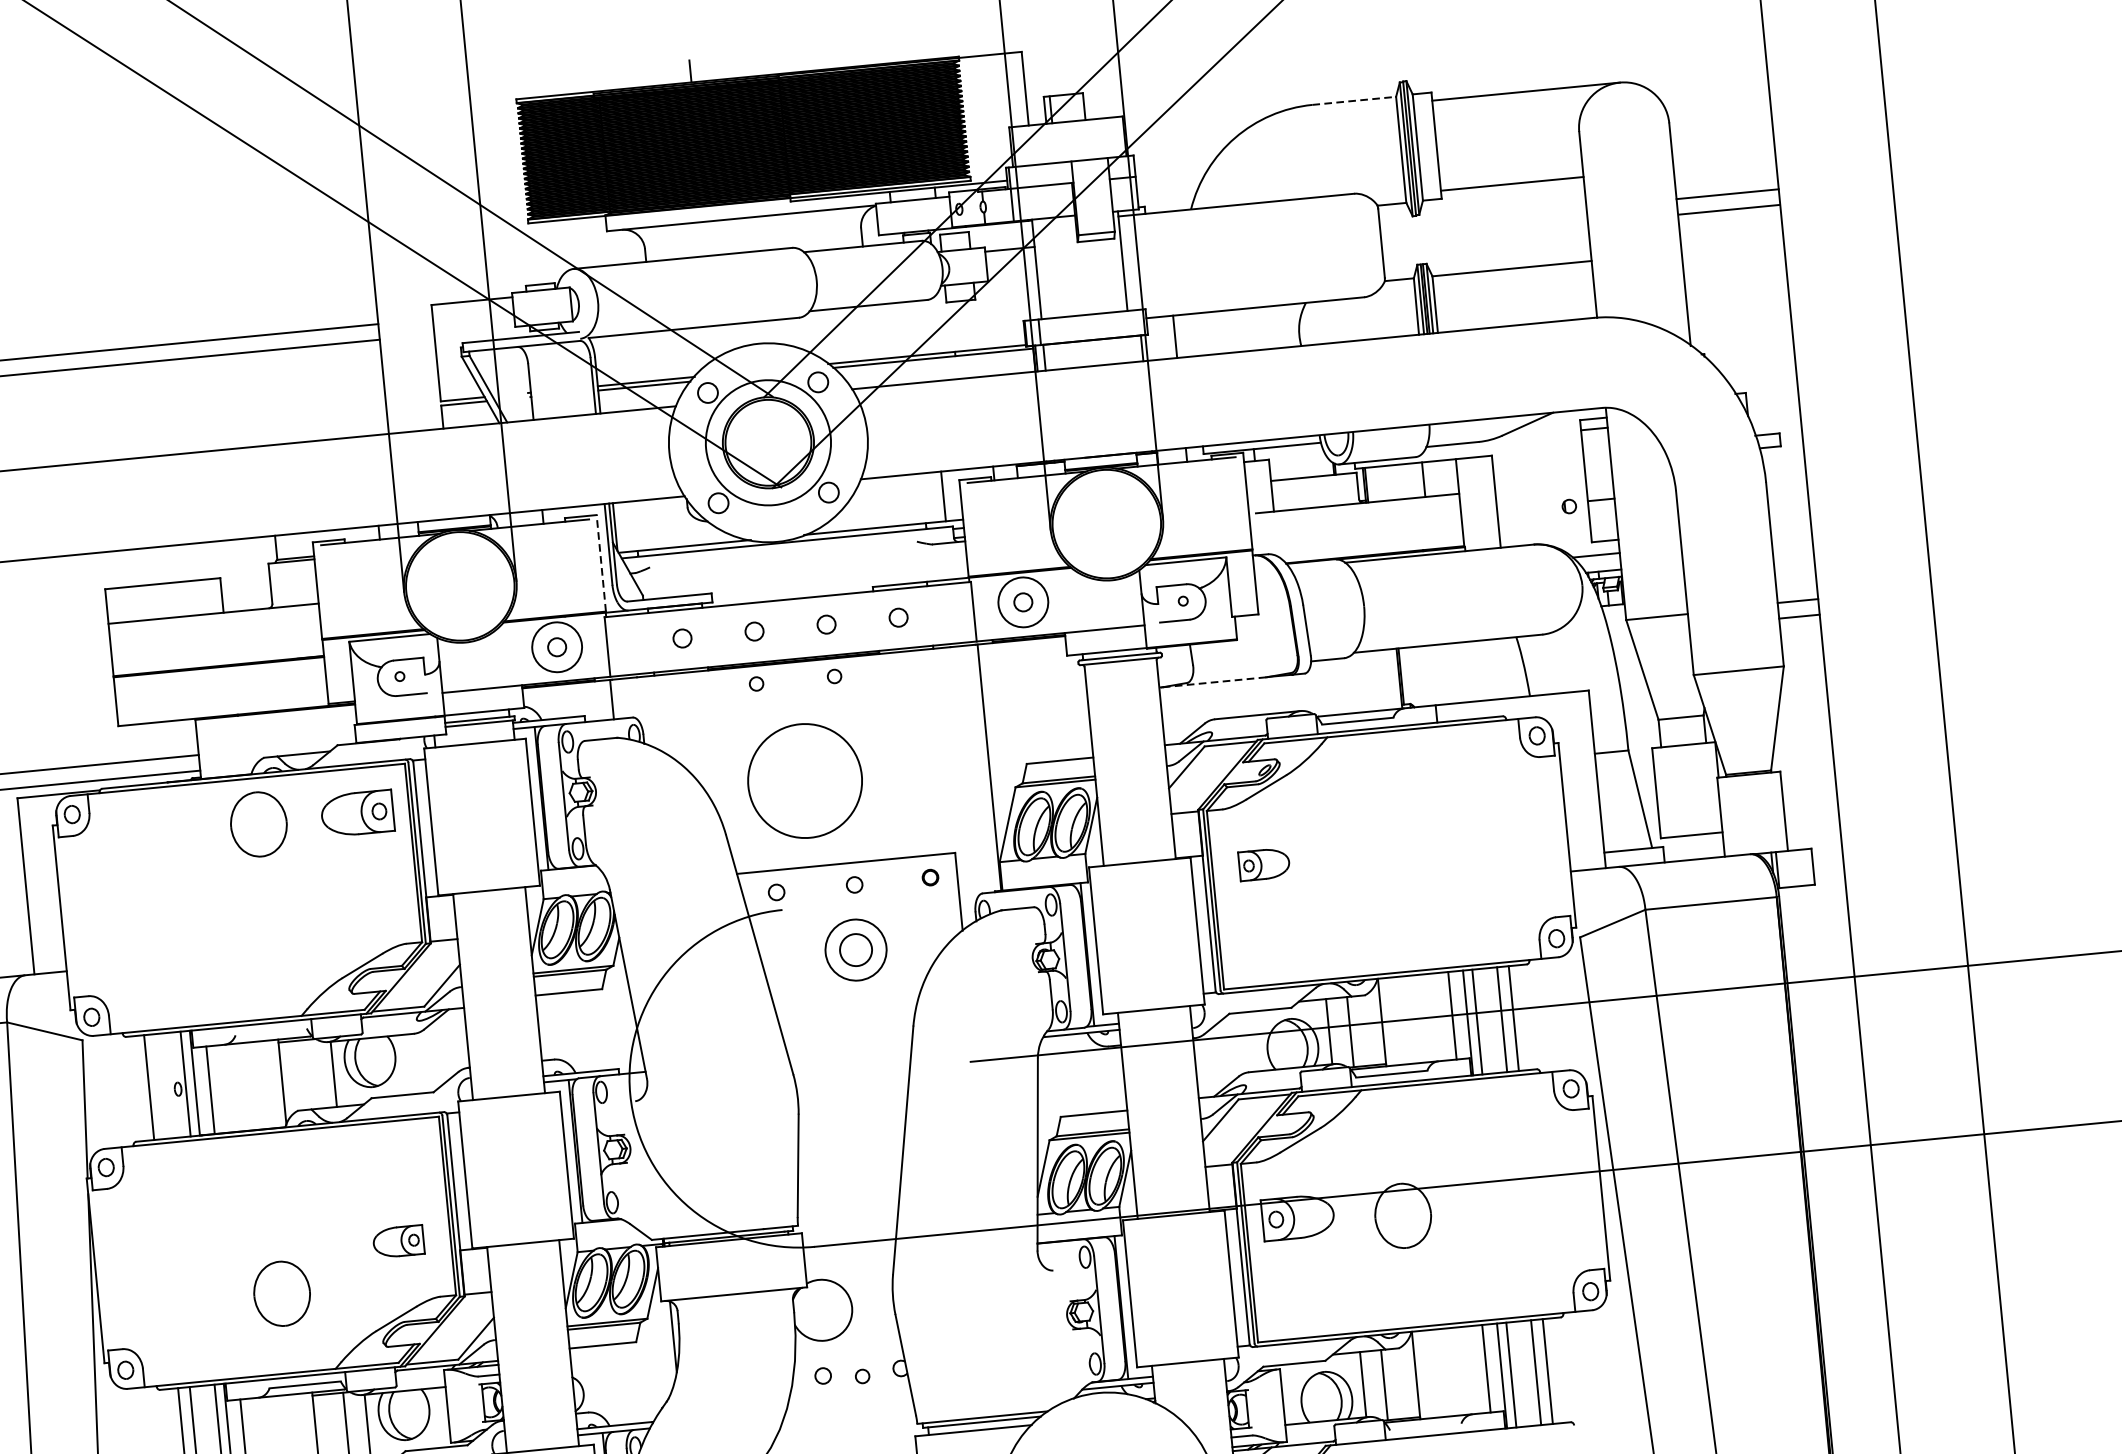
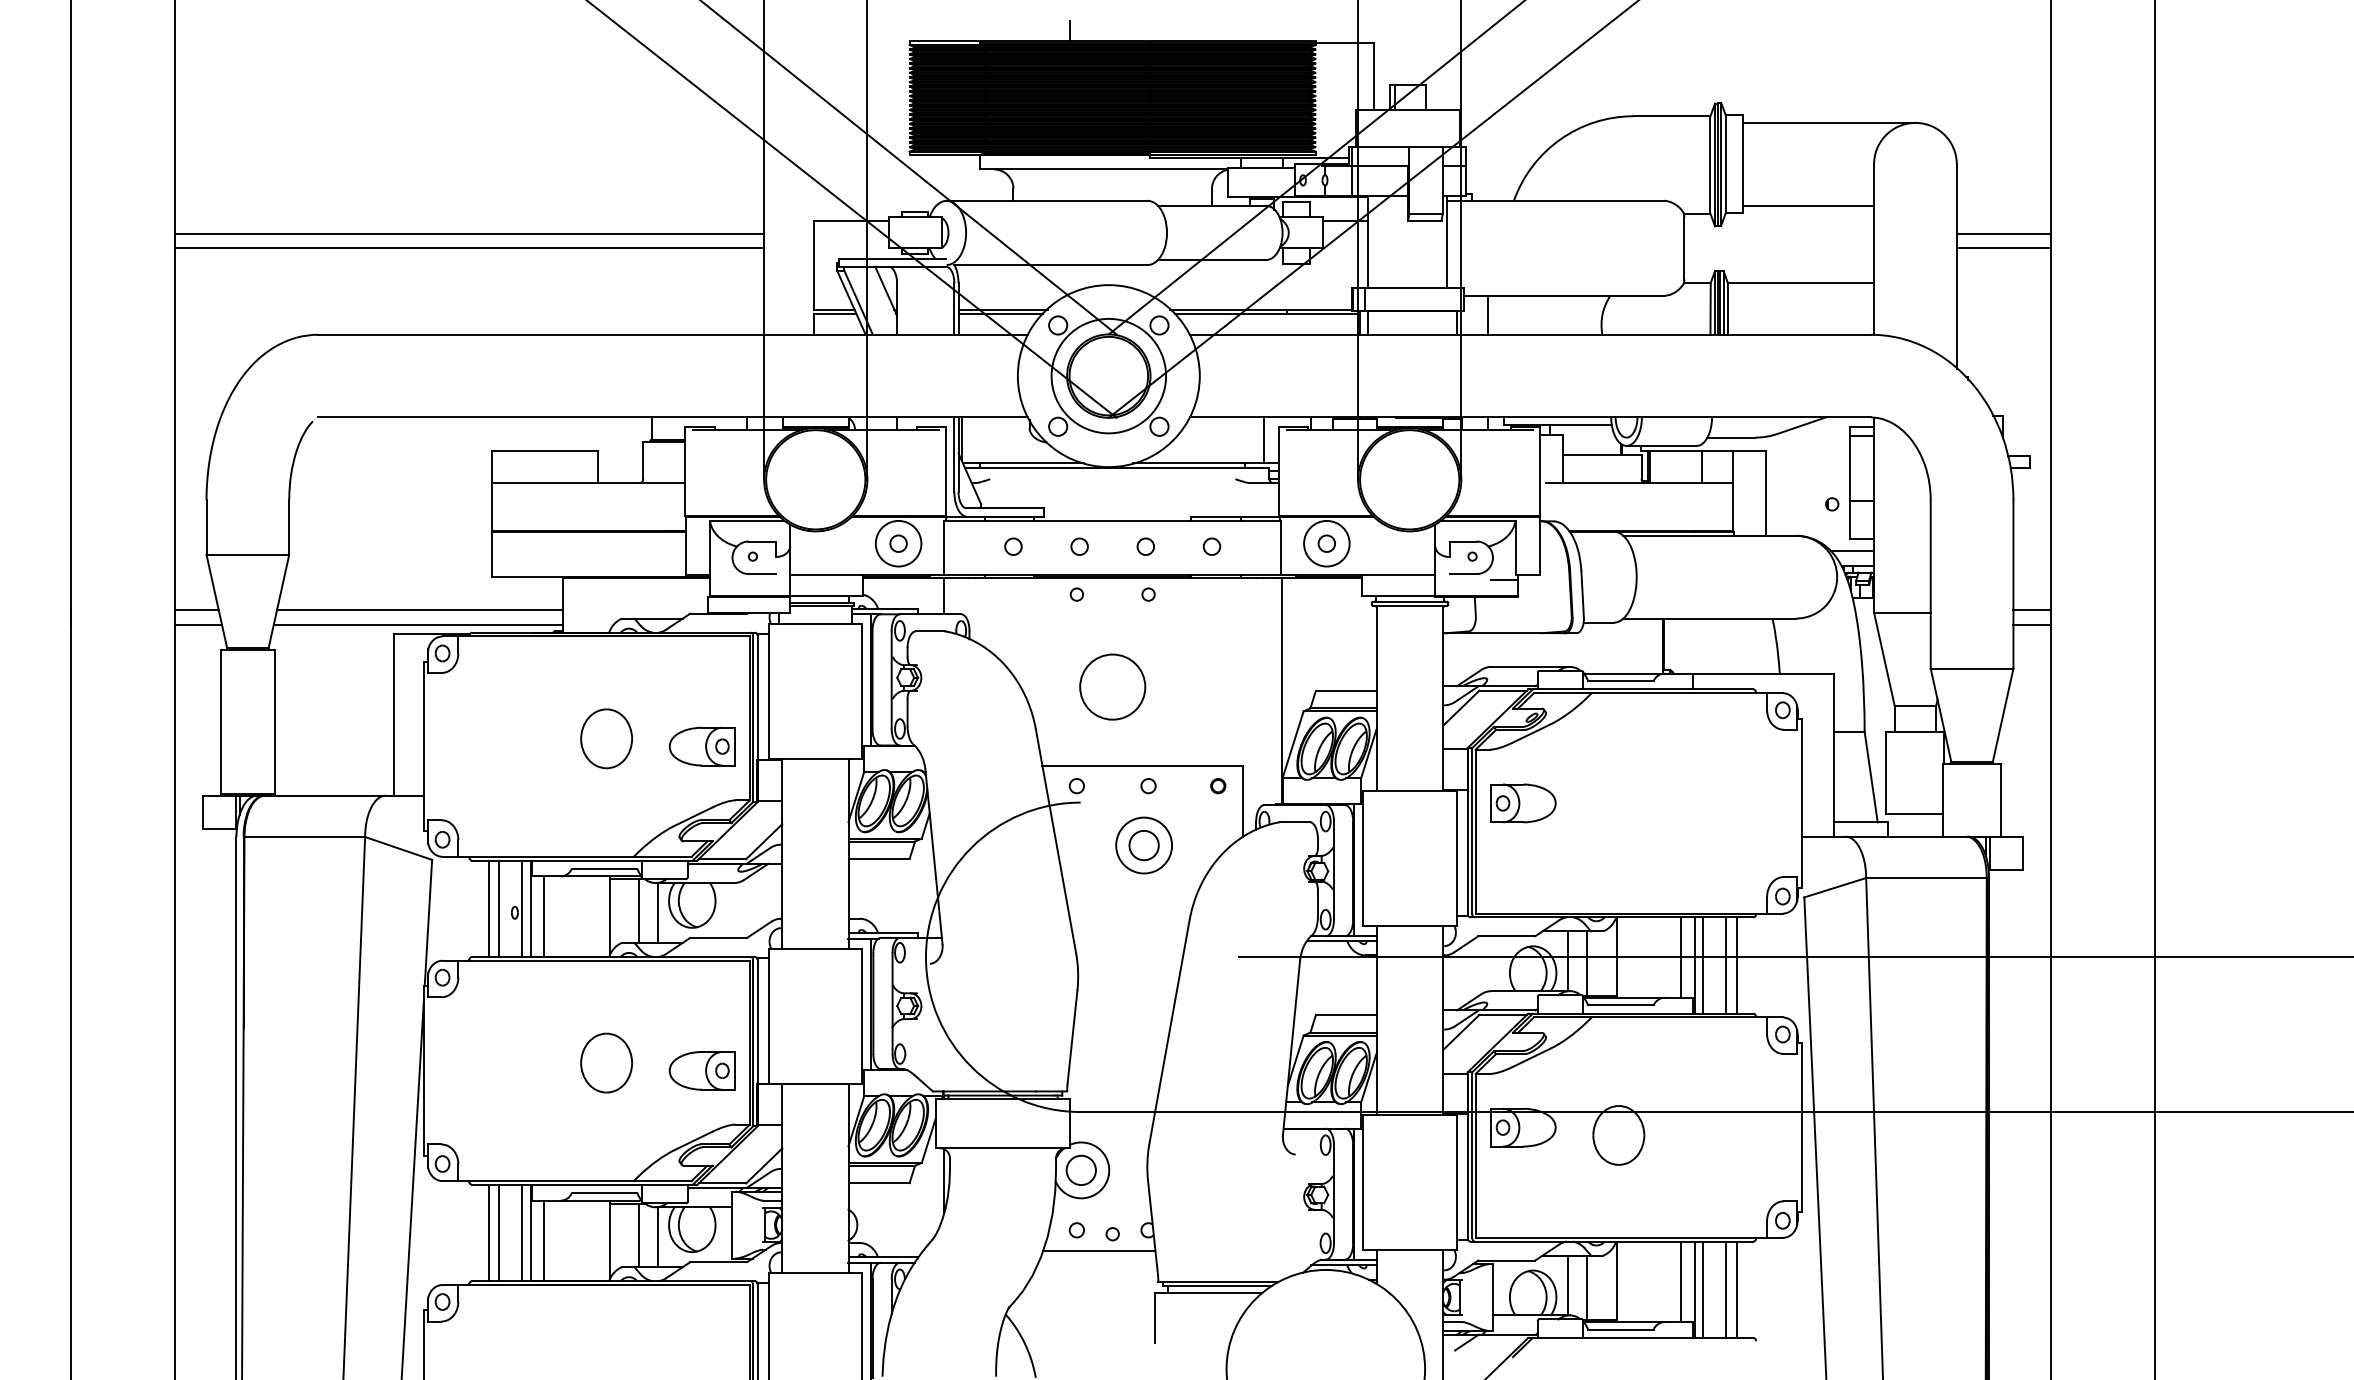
line: (1354, 101) -> (1672, 116), dashed -> solid
line: (517, 372) -> (886, 290), added
line: (601, 562) -> (946, 470), dashed -> solid
line: (1218, 624) -> (1502, 580), added
line: (1214, 682) -> (1493, 633), dashed -> solid
circle: (804, 780) -> (1112, 686), size x0.62
part: (356, 813) -> (701, 746), moved
part: (258, 824) -> (606, 738), moved
part: (1264, 864) -> (1523, 803), size x1.43
line: (271, 1031) -> (604, 868), added
line: (312, 1073) -> (638, 910), added
line: (160, 1086) -> (499, 908), added
part: (397, 1241) -> (701, 1070), size x1.43
part: (281, 1293) -> (606, 1062), moved
circle: (820, 1309) -> (1080, 1169), added
line: (849, 1395) -> (1099, 1250), added
line: (1425, 1426) -> (1620, 1329), added

